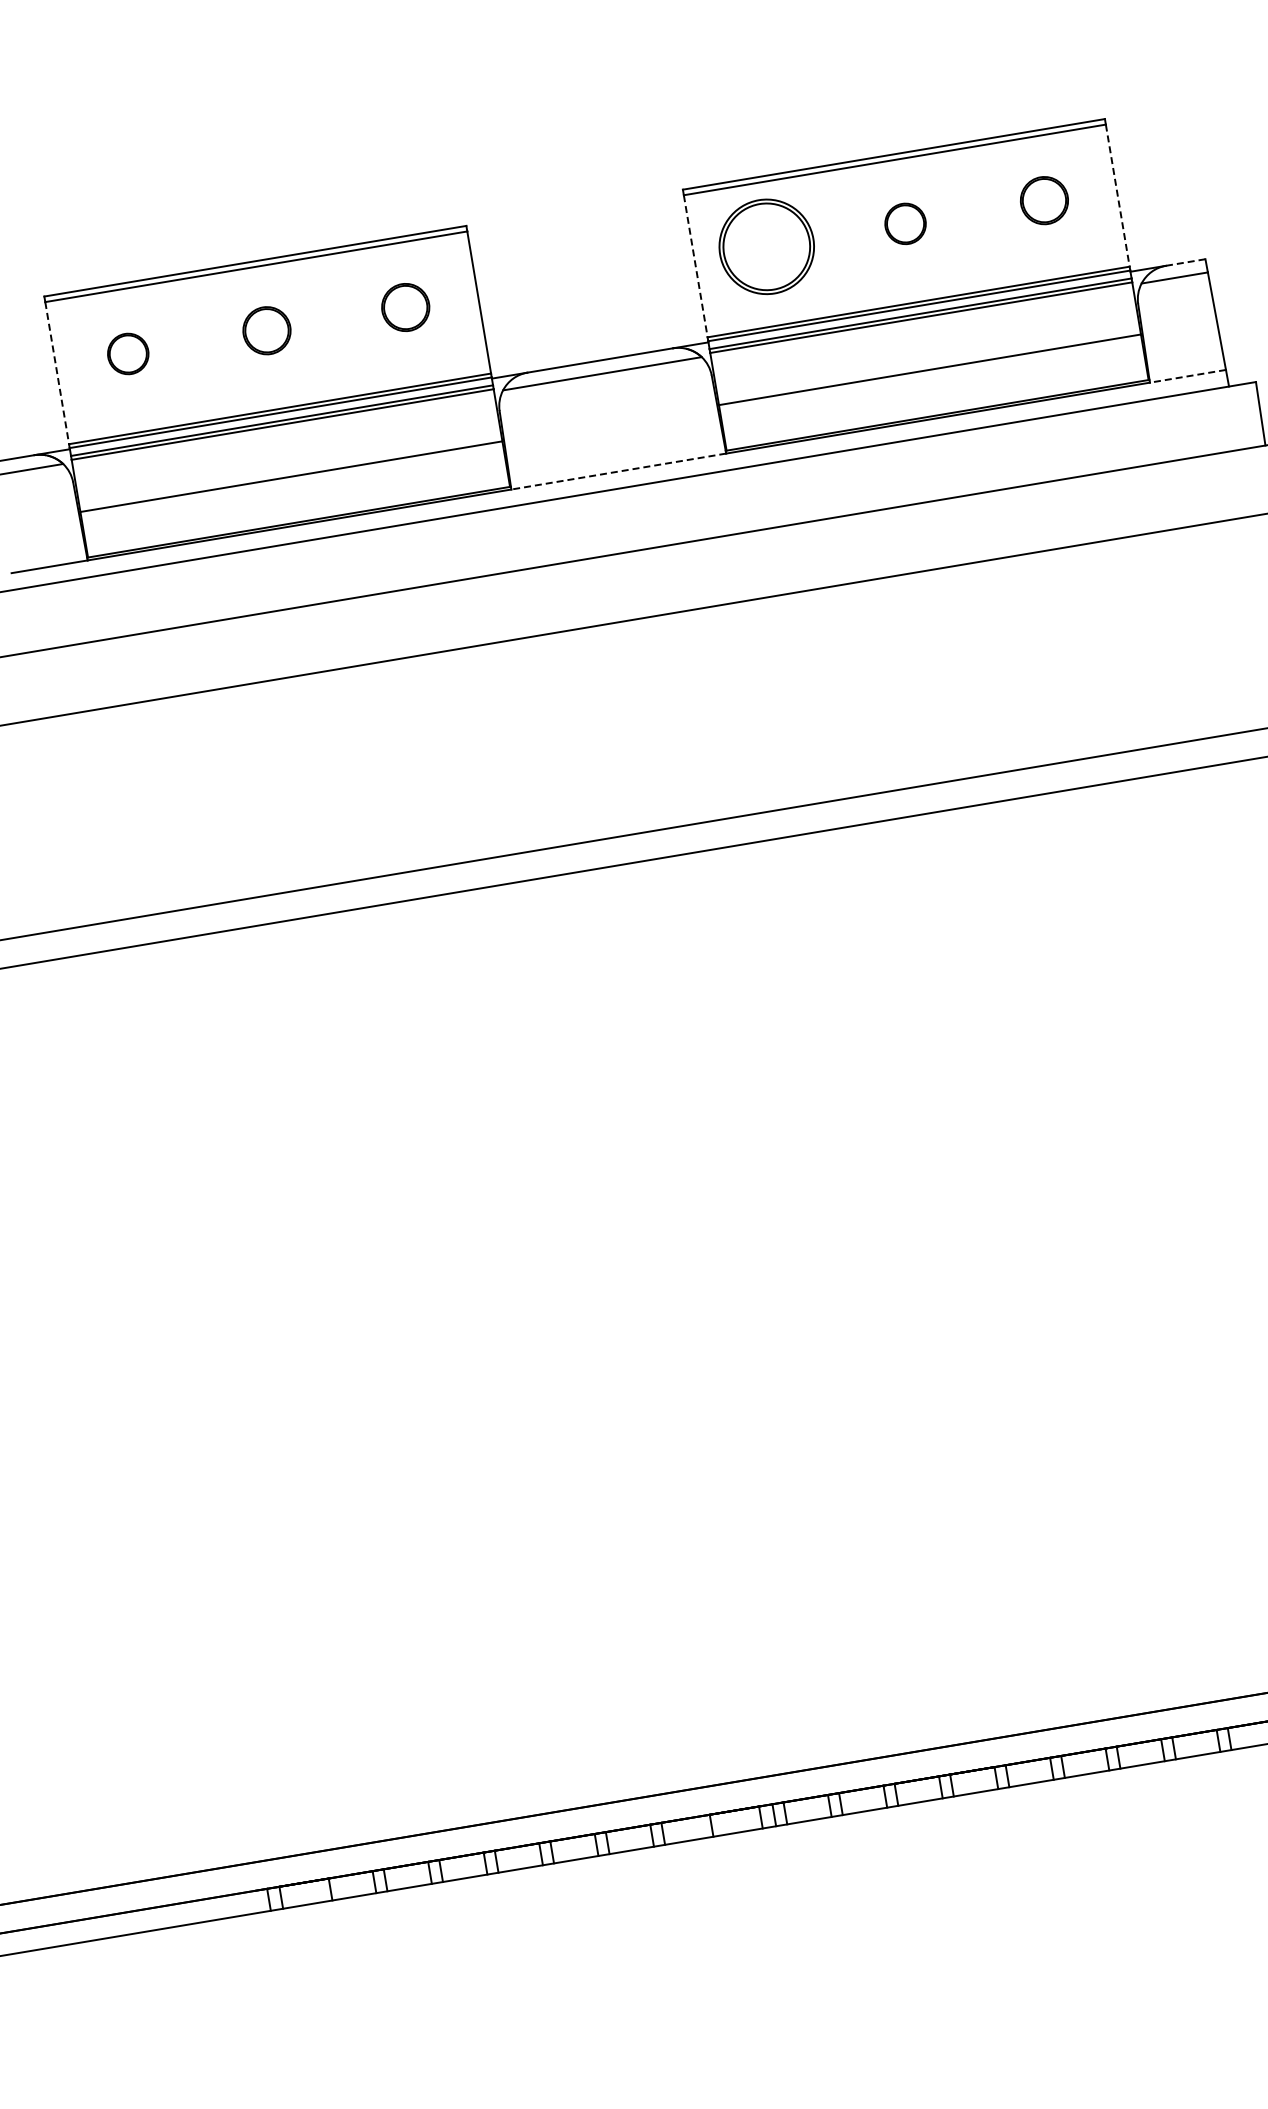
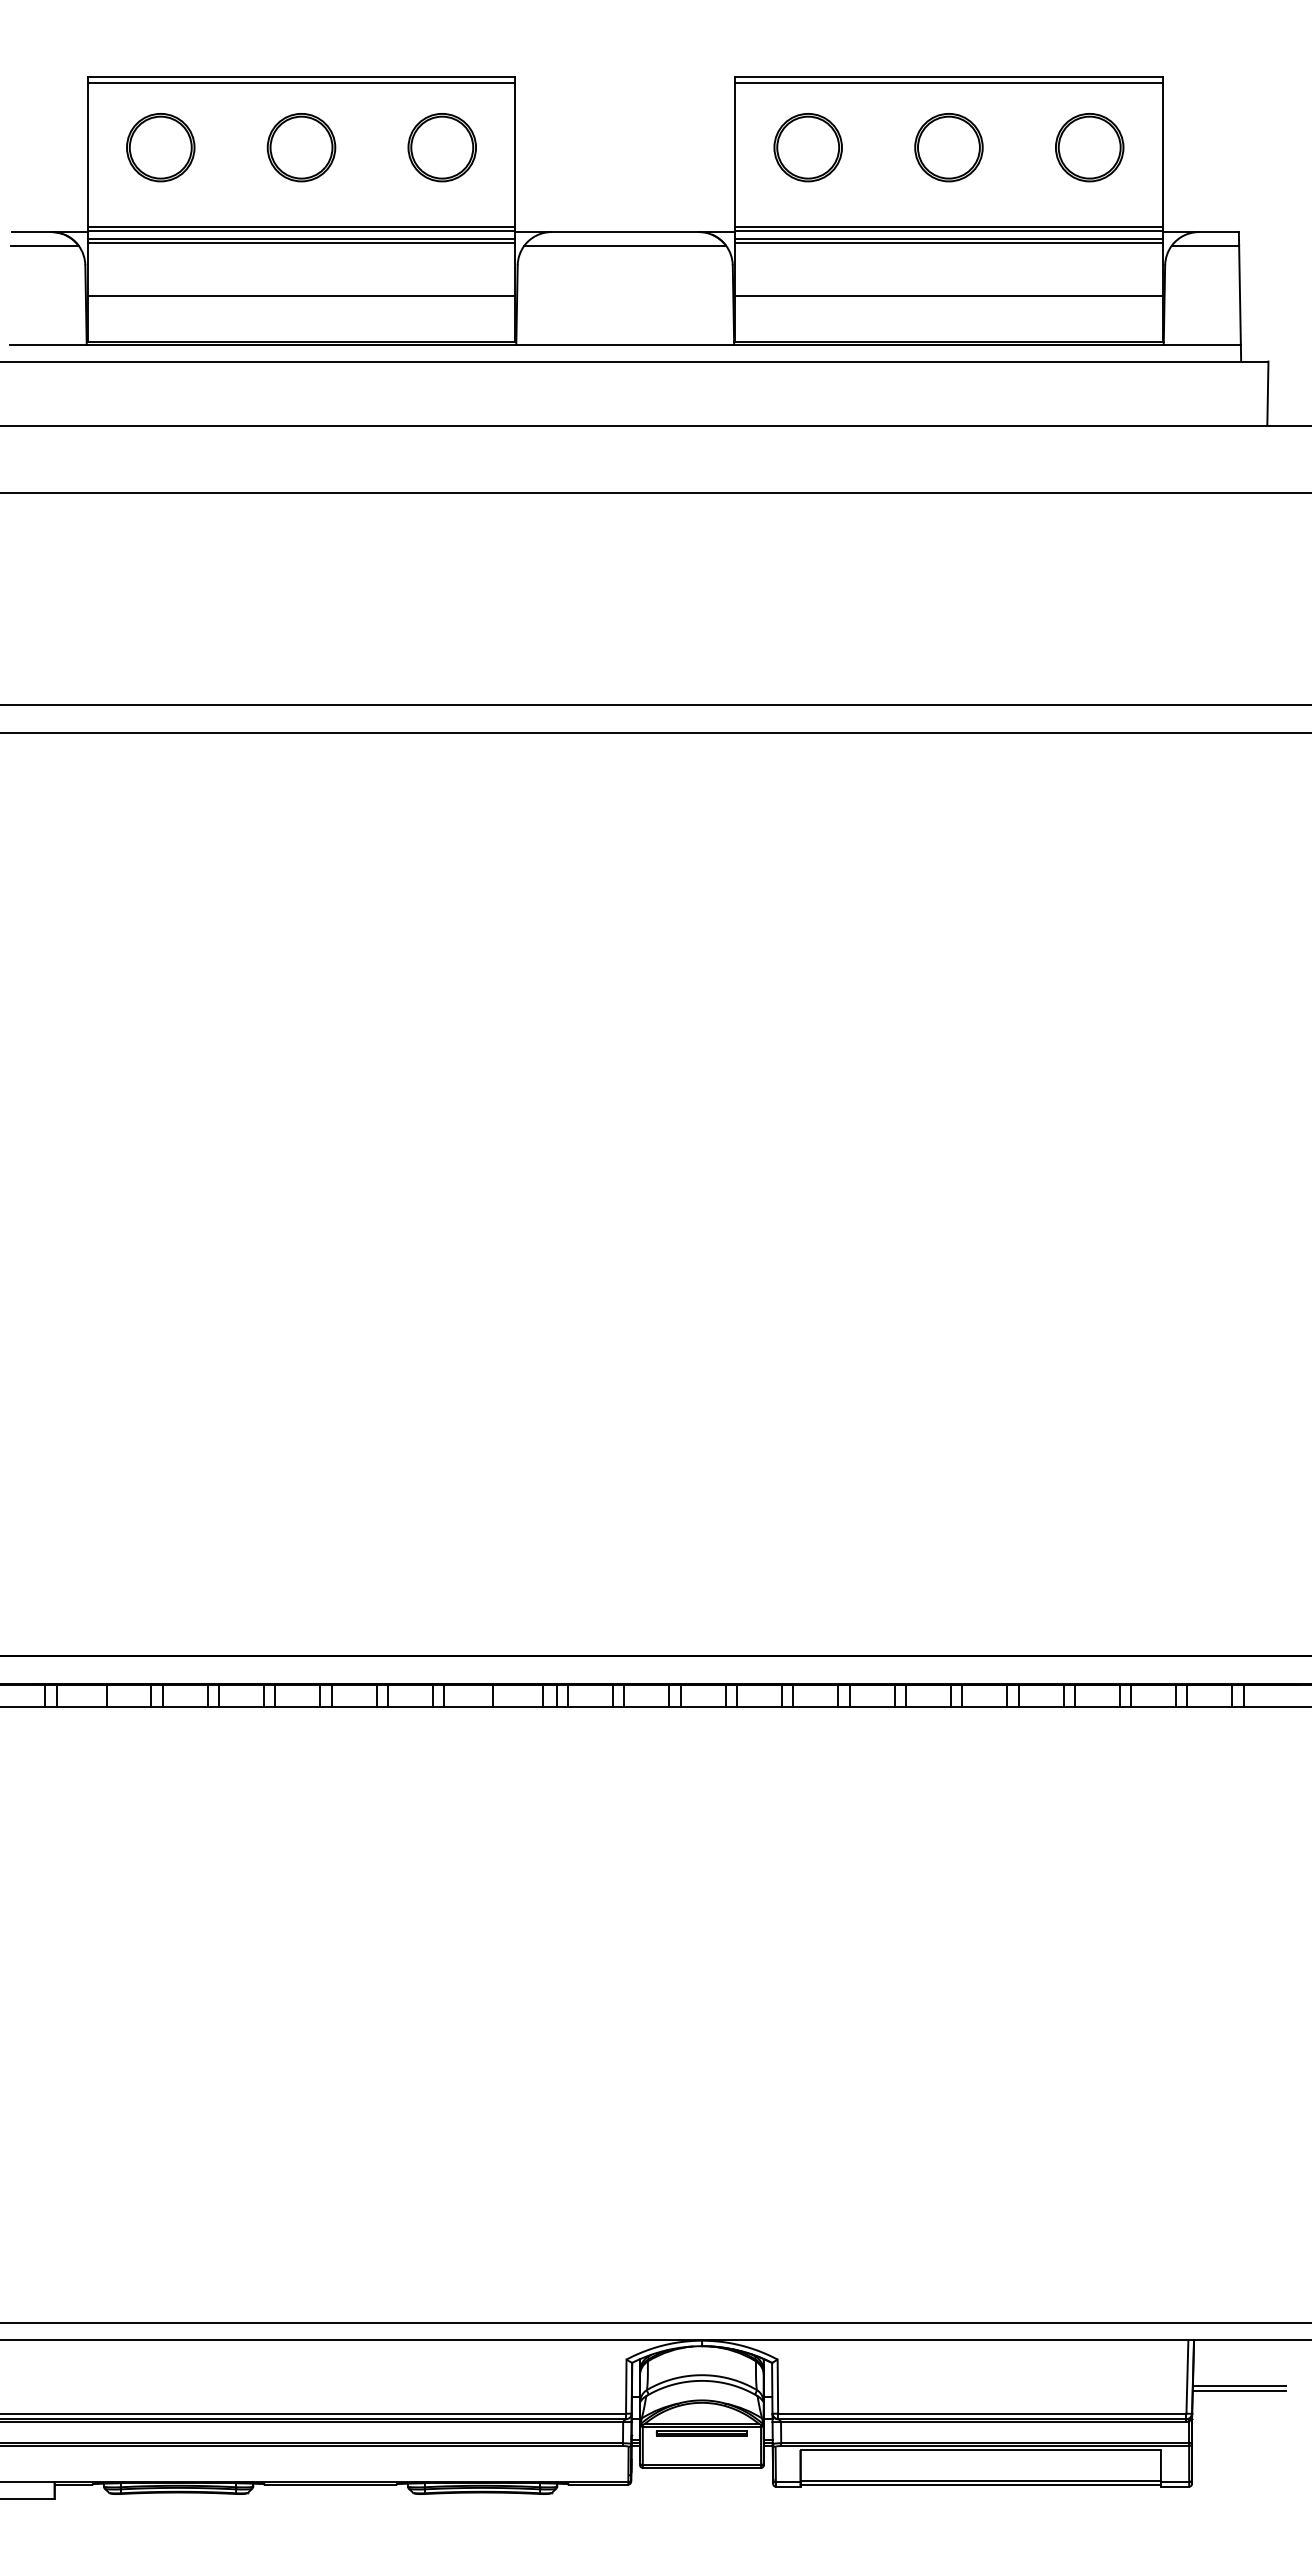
line: (1117, 196) -> (1162, 155), dashed -> solid
part: (1044, 200) -> (1089, 147), size x1.43
part: (905, 223) -> (948, 147), size x1.67
part: (766, 246) -> (807, 147), size x0.71
line: (1185, 262) -> (1218, 232), dashed -> solid
line: (696, 266) -> (735, 155), dashed -> solid
part: (405, 307) -> (441, 147), size x1.43
part: (266, 330) -> (301, 147), size x1.43
part: (127, 353) -> (160, 147), size x1.67
line: (57, 373) -> (87, 155), dashed -> solid
line: (1188, 376) -> (1202, 344), dashed -> solid
line: (619, 471) -> (625, 344), dashed -> solid

